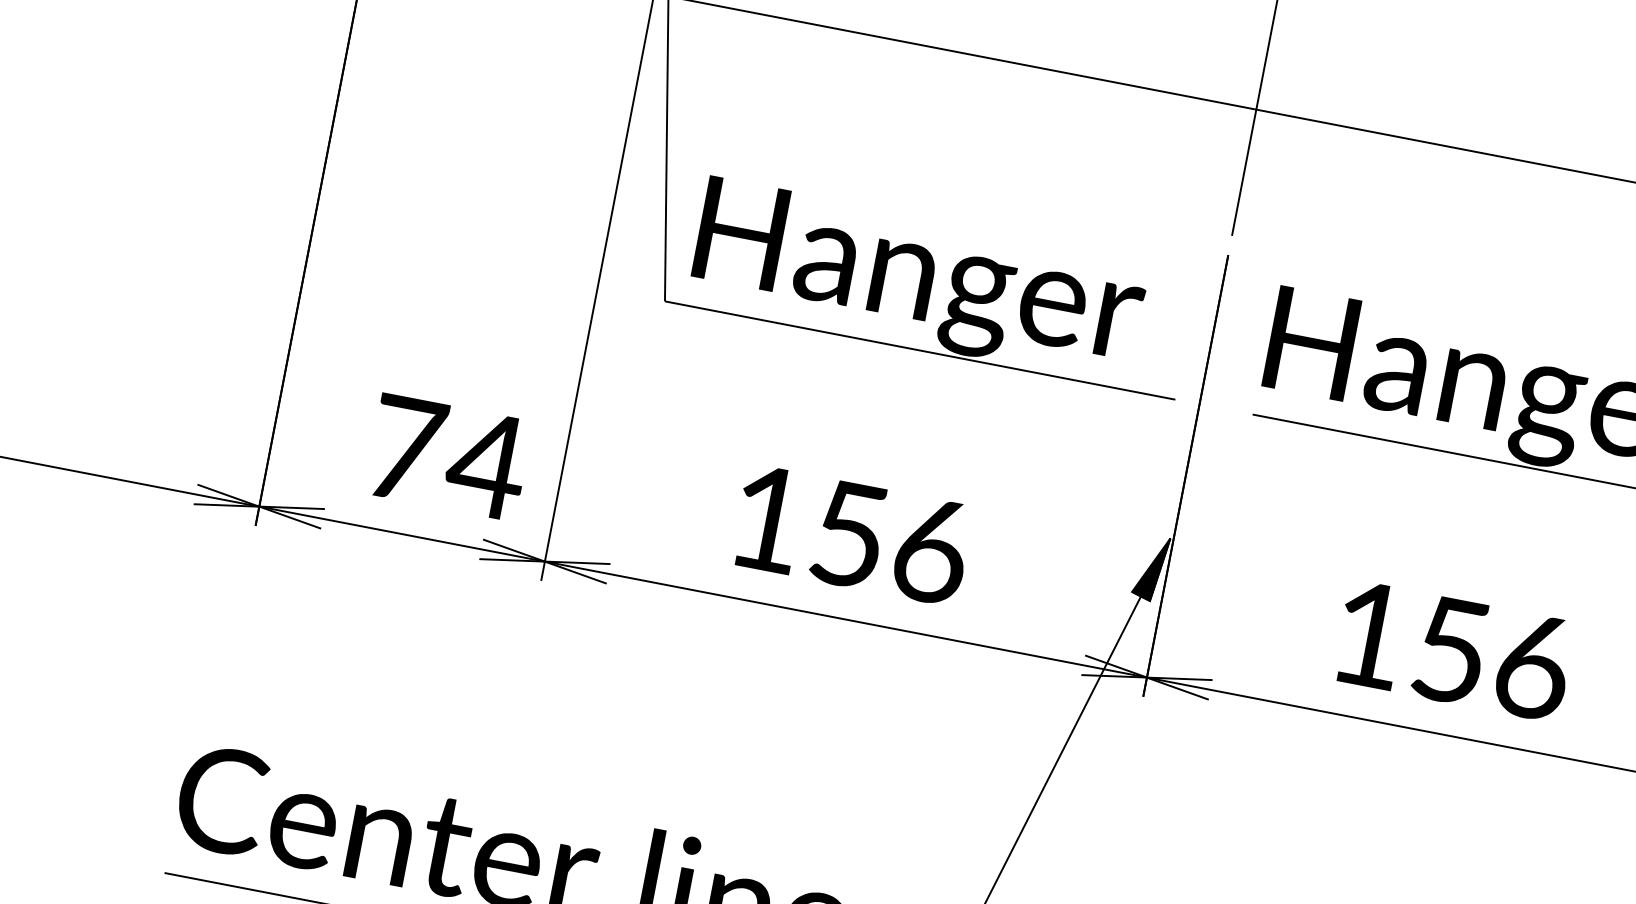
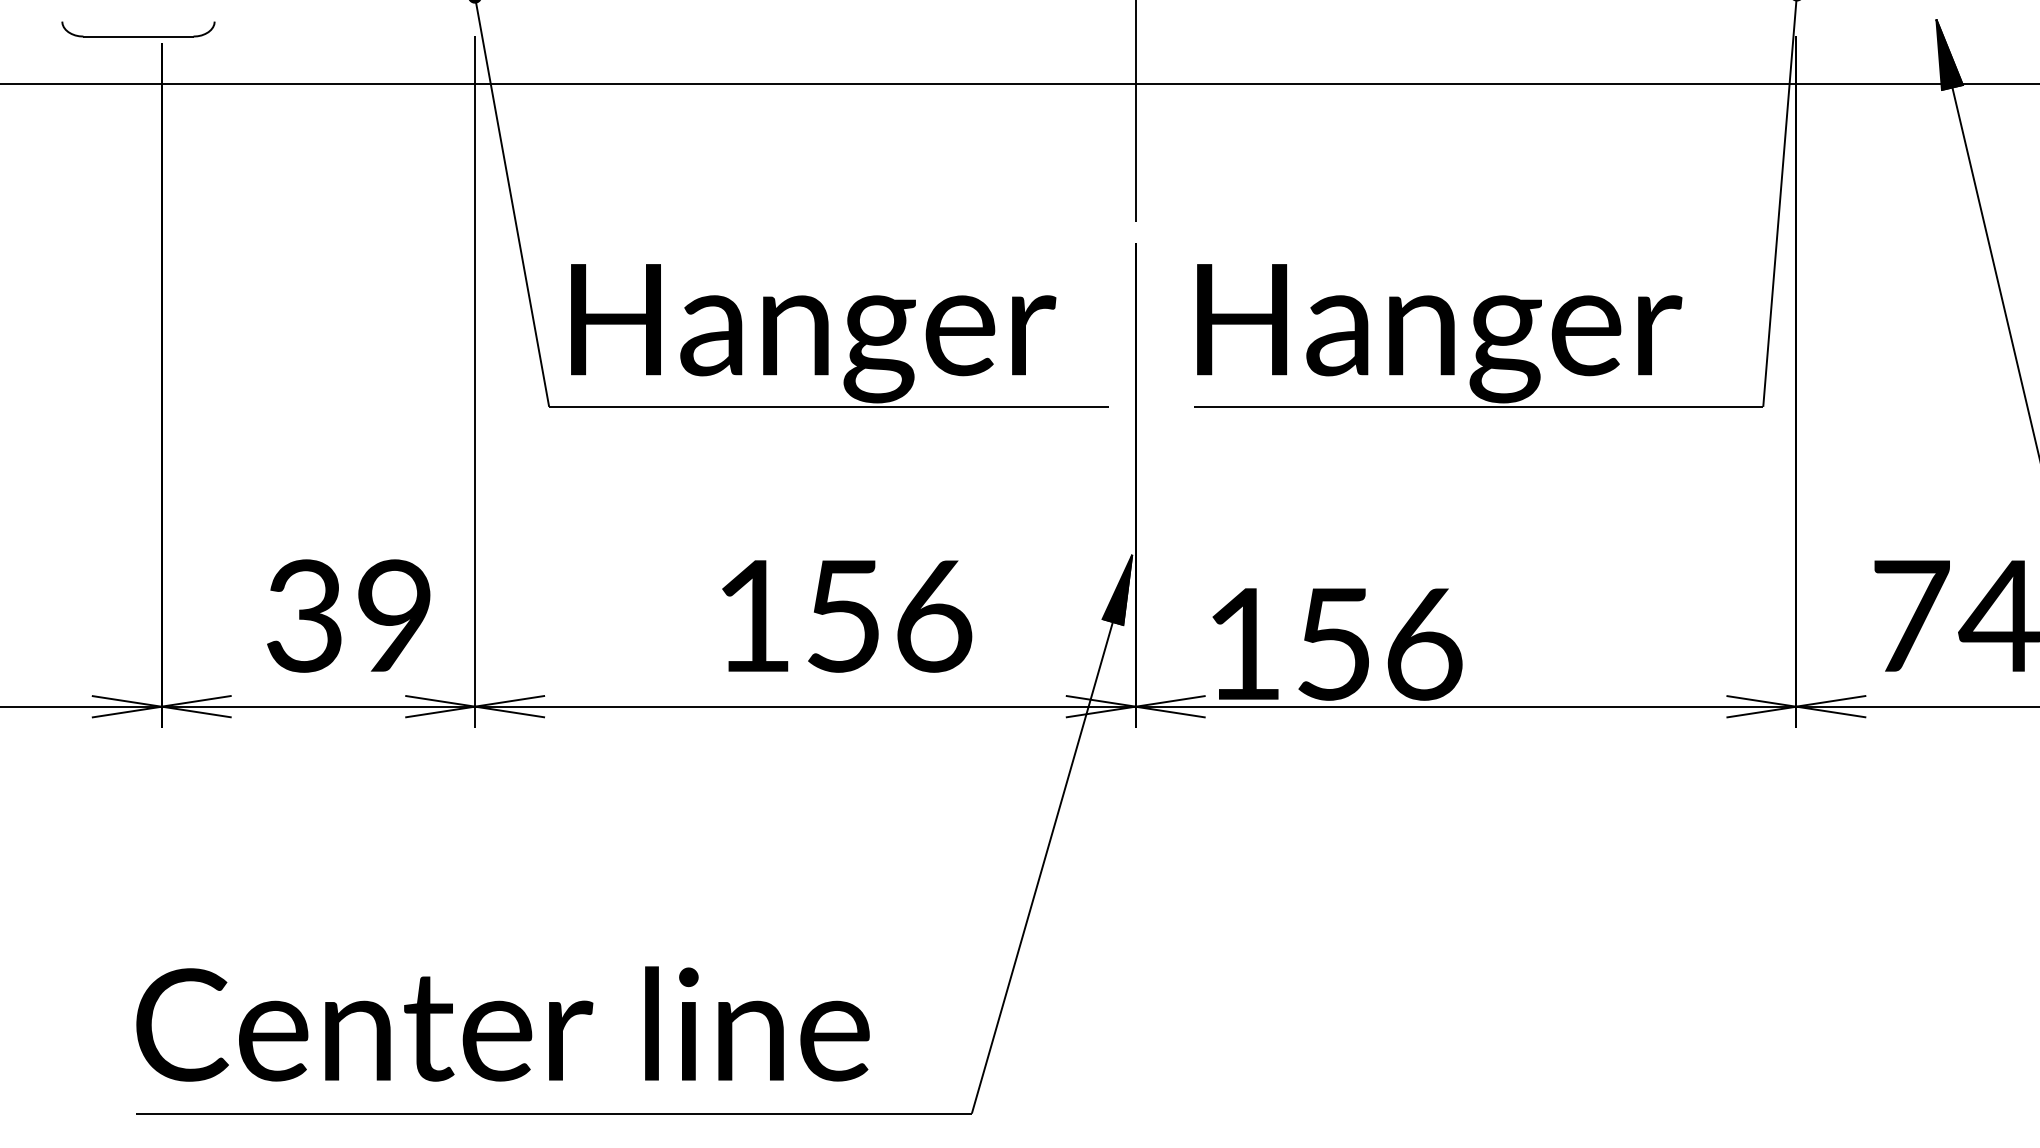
text: (448, 456) -> (351, 615), 74 -> 39
text: (852, 535) -> (847, 616), moved
text: (1454, 651) -> (1337, 644), moved

